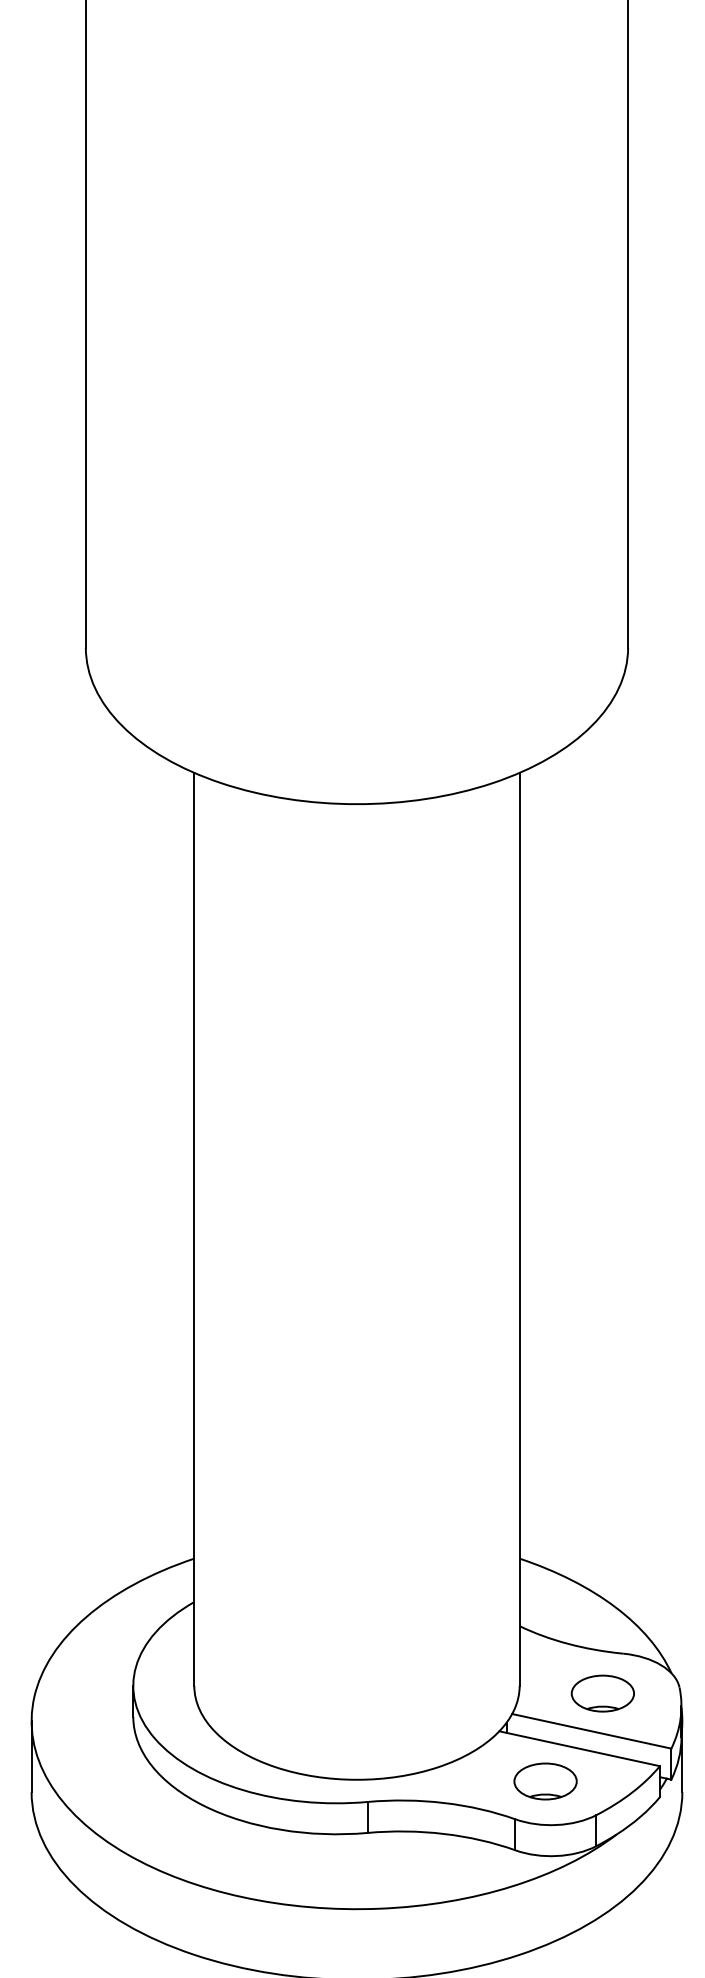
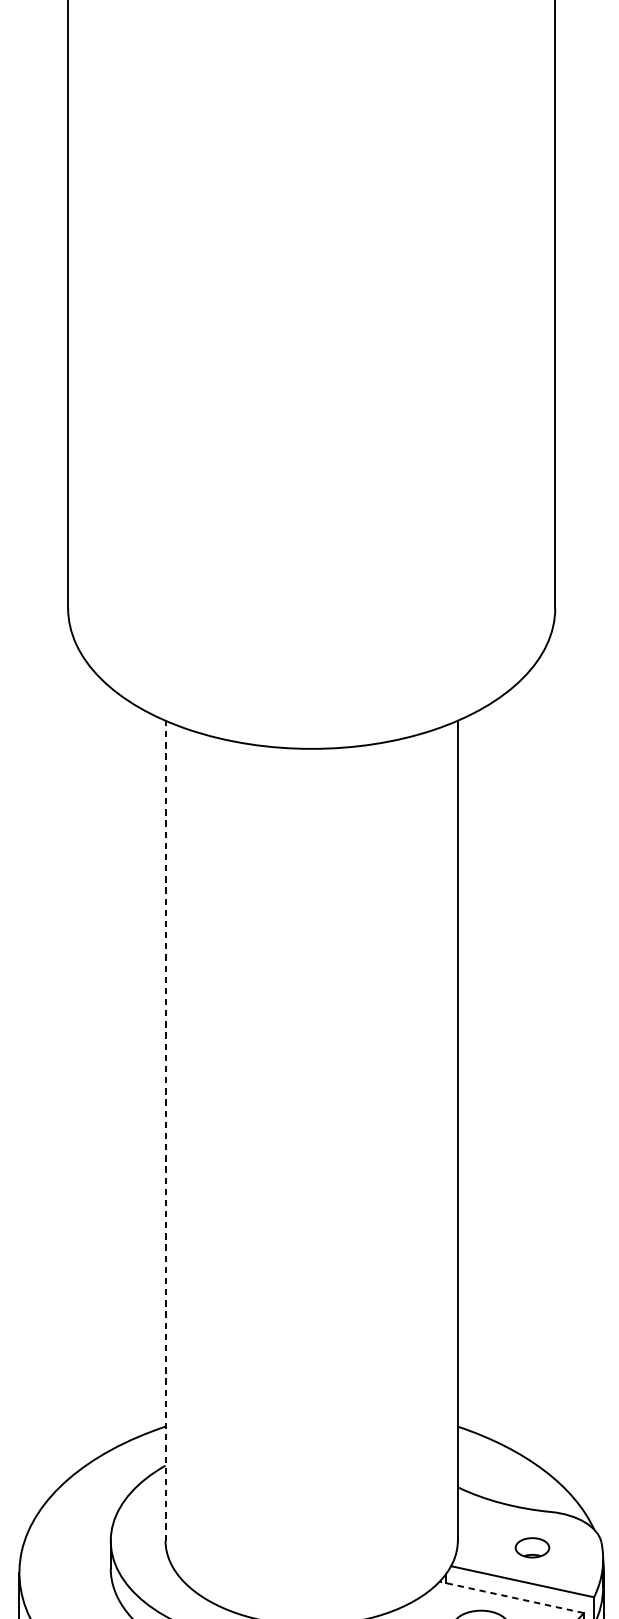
line: (194, 1229) -> (165, 1130), solid -> dashed
part: (602, 1693) -> (532, 1547), size x0.6
line: (579, 1748) -> (511, 1597), solid -> dashed

